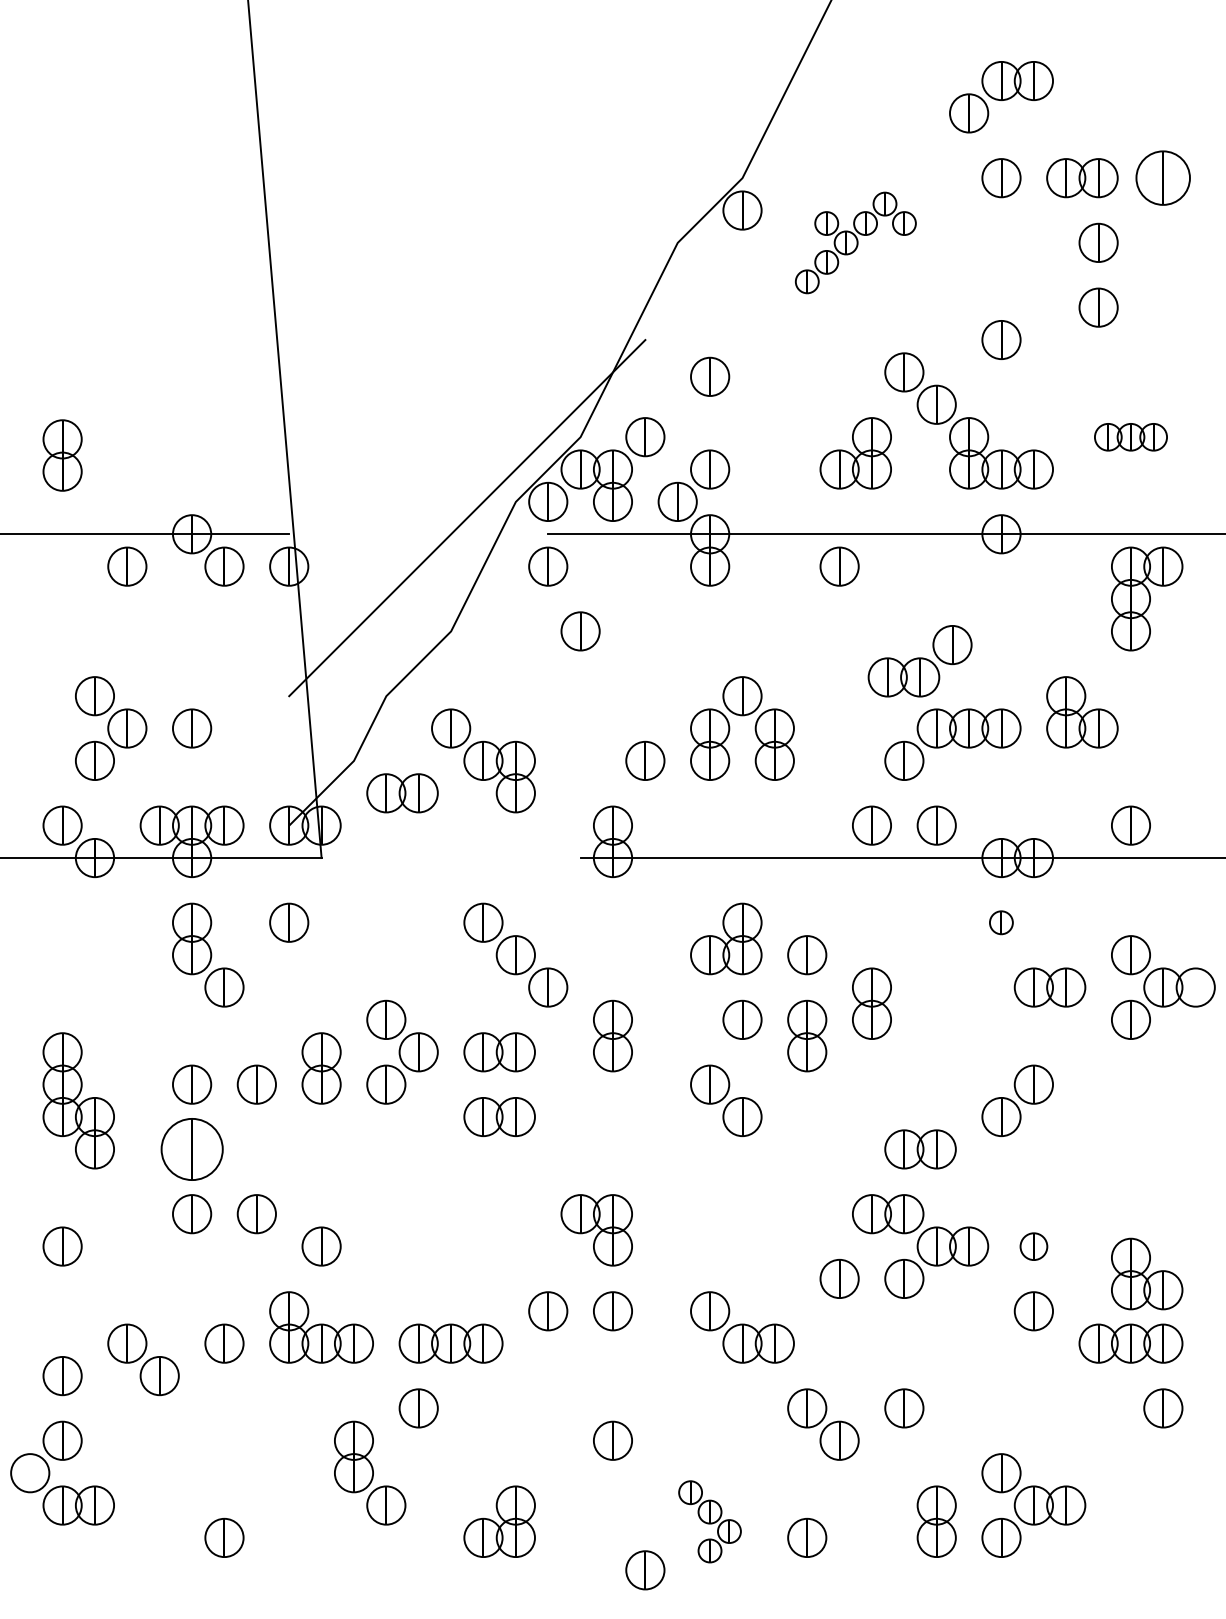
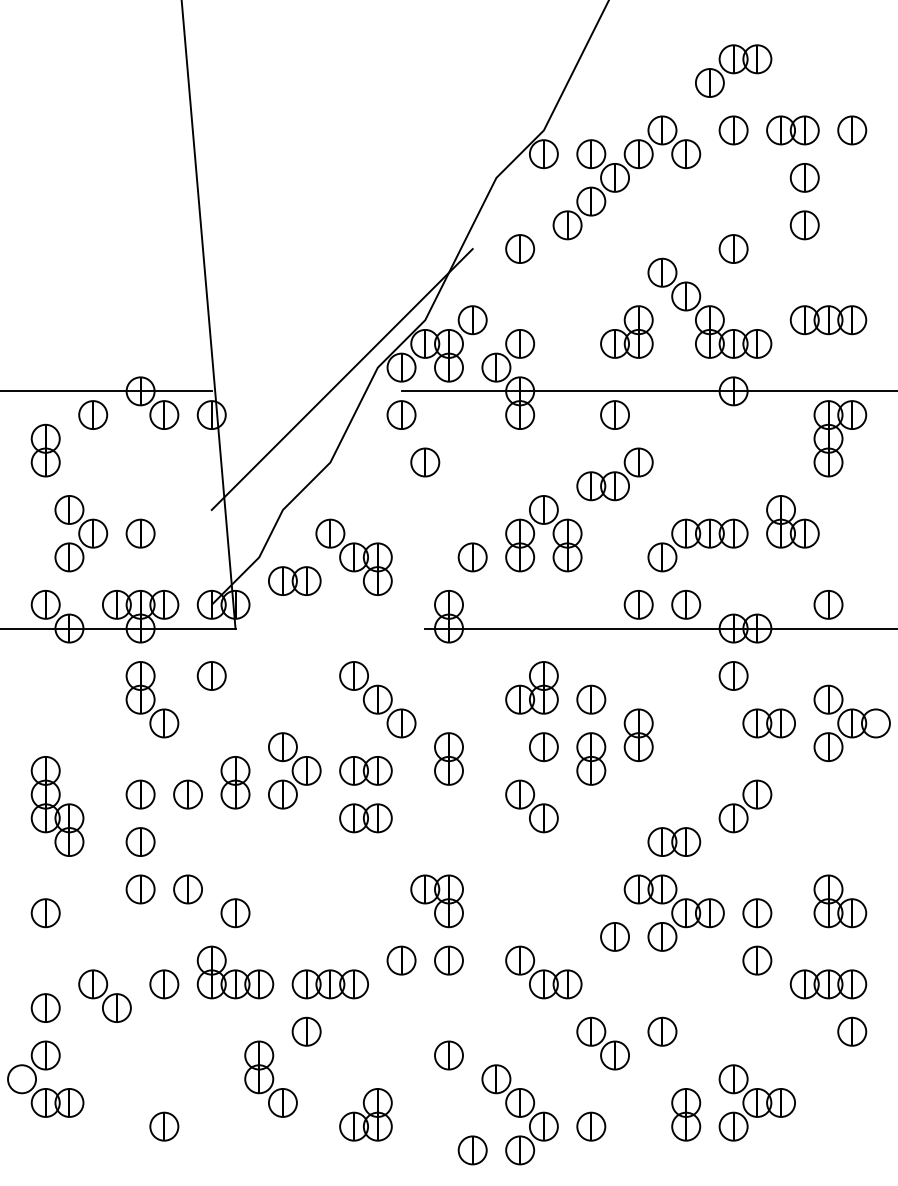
part: (1163, 178) -> (852, 130), size x0.71
part: (855, 242) -> (626, 177), size x1.67
part: (709, 376) -> (519, 248), moved
part: (1130, 437) -> (828, 320), size x1.43
part: (62, 455) -> (45, 450), moved
part: (919, 661) -> (614, 474), moved
part: (1001, 922) -> (733, 675), size x1.67
part: (191, 1148) -> (140, 841), size x0.62
part: (1034, 1246) -> (757, 913), size x1.43
part: (1147, 1274) -> (840, 901), moved
part: (709, 1521) -> (519, 1114), size x1.67

